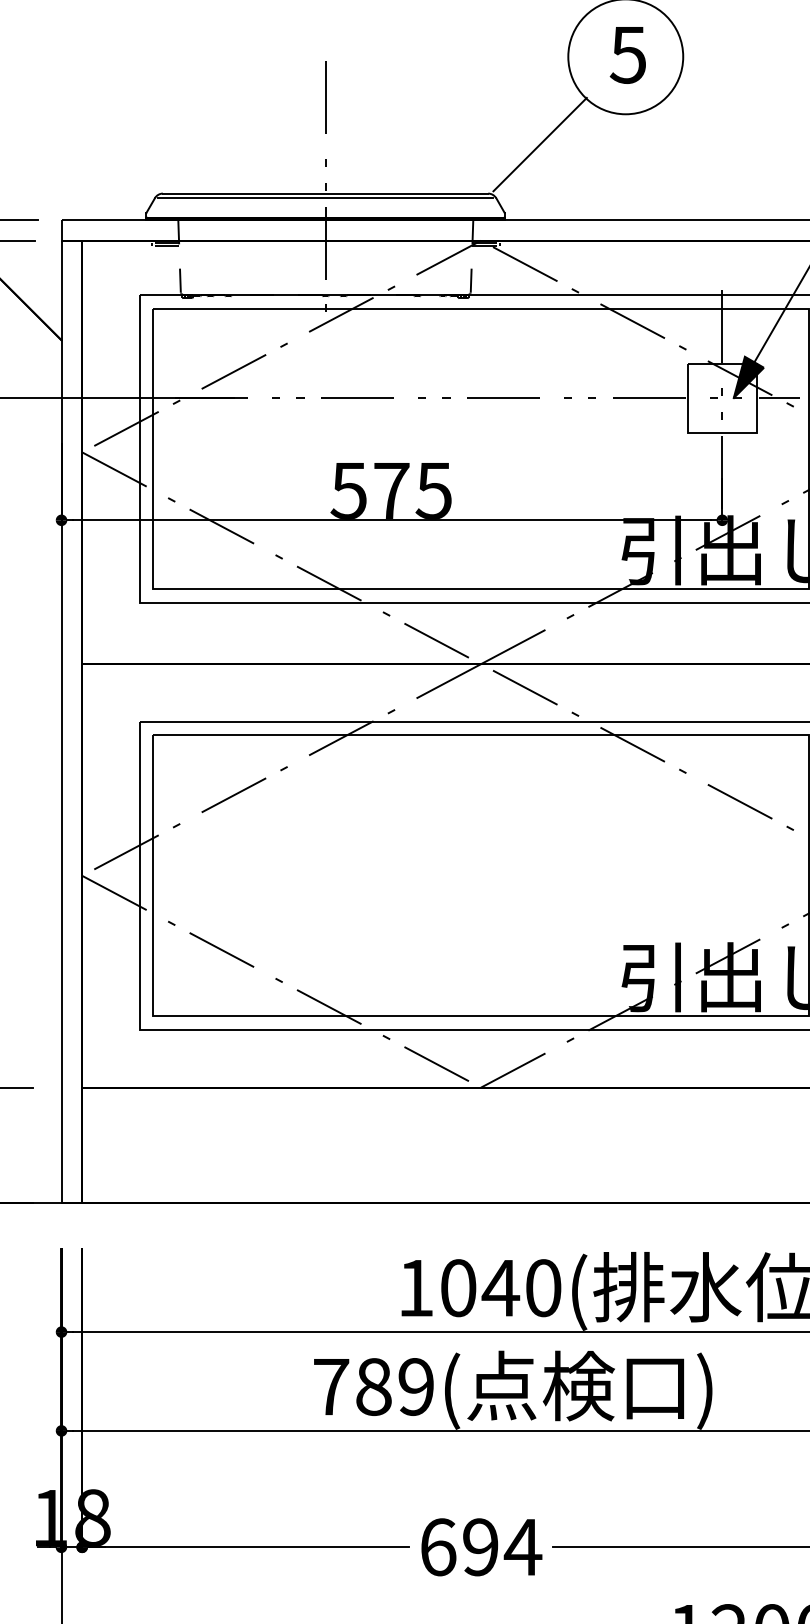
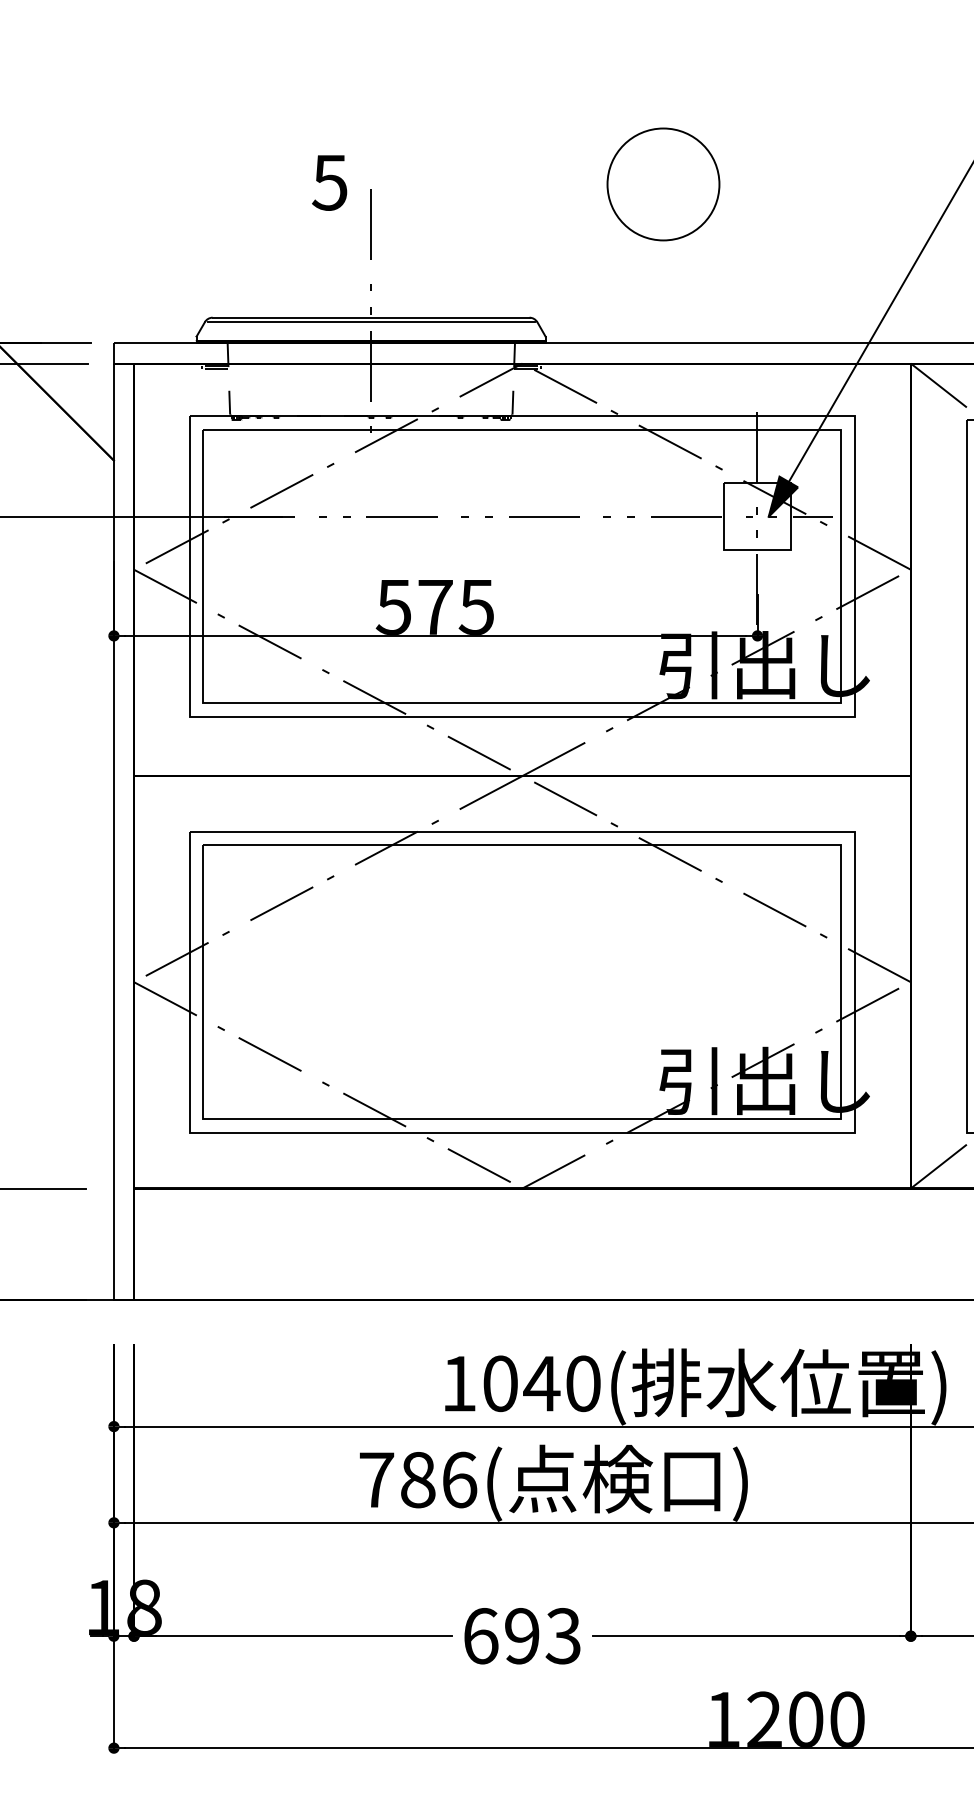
text: (627, 54) -> (329, 182), moved
line: (539, 144) -> (579, 269), removed
text: (416, 1386) -> (459, 1479), 789( -> 786(
text: (523, 1547) -> (563, 1636), 694 -> 693

